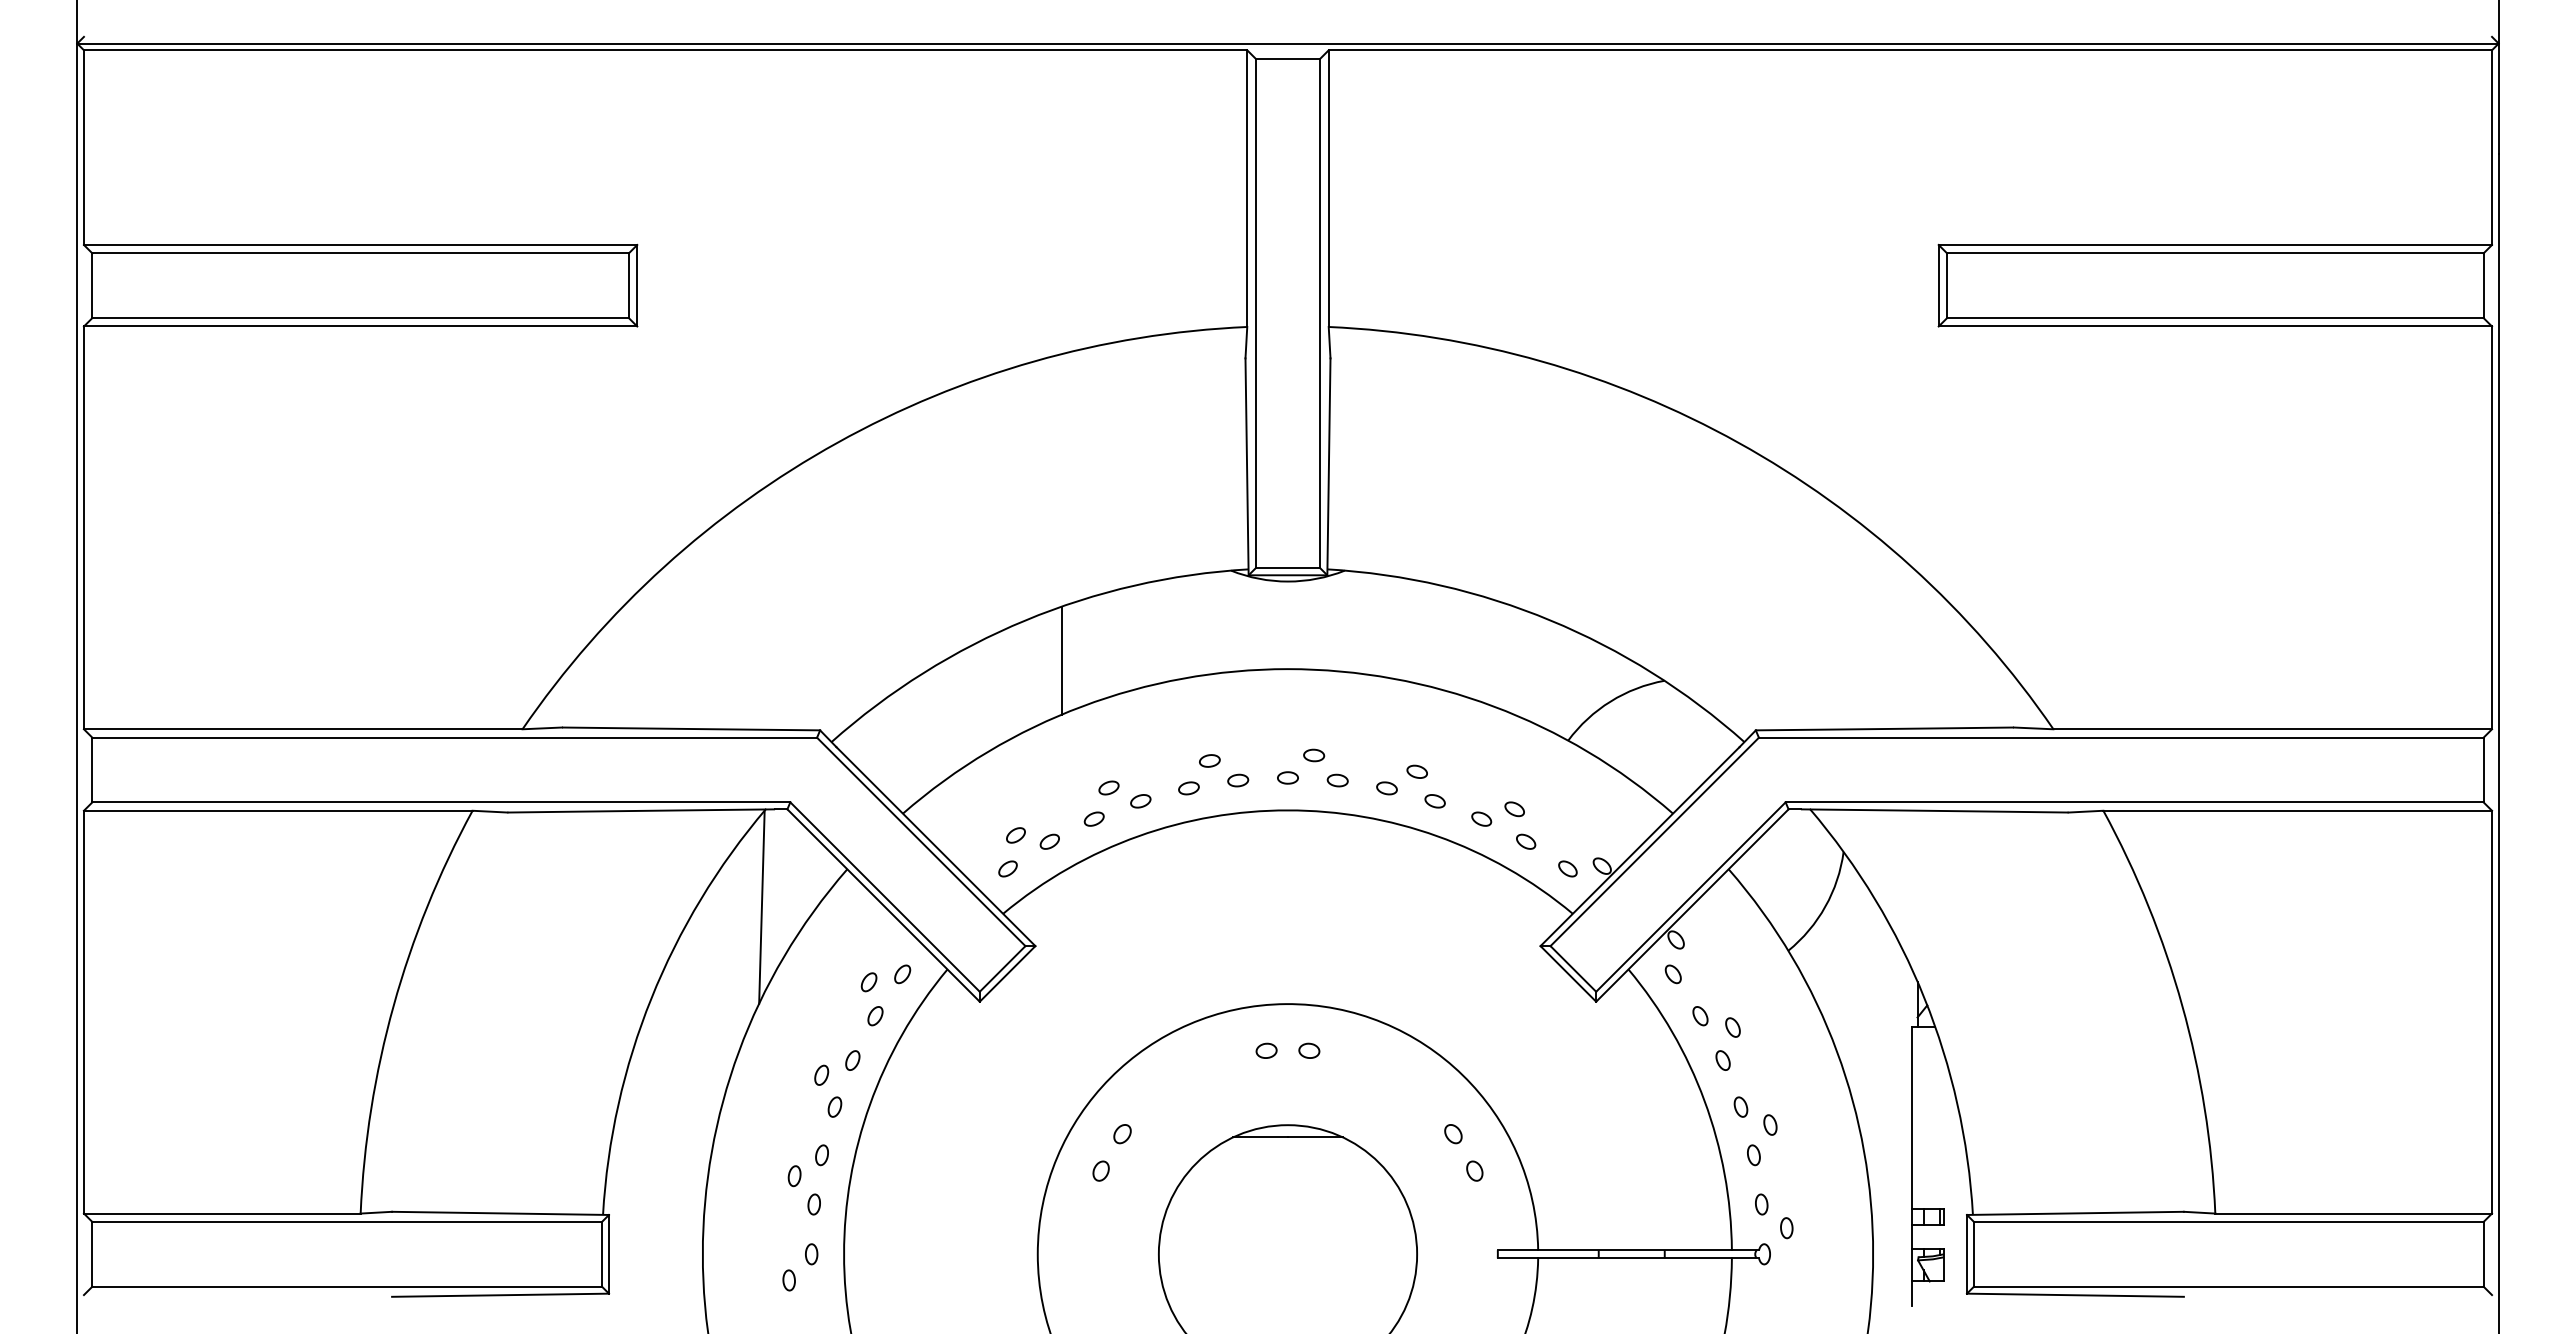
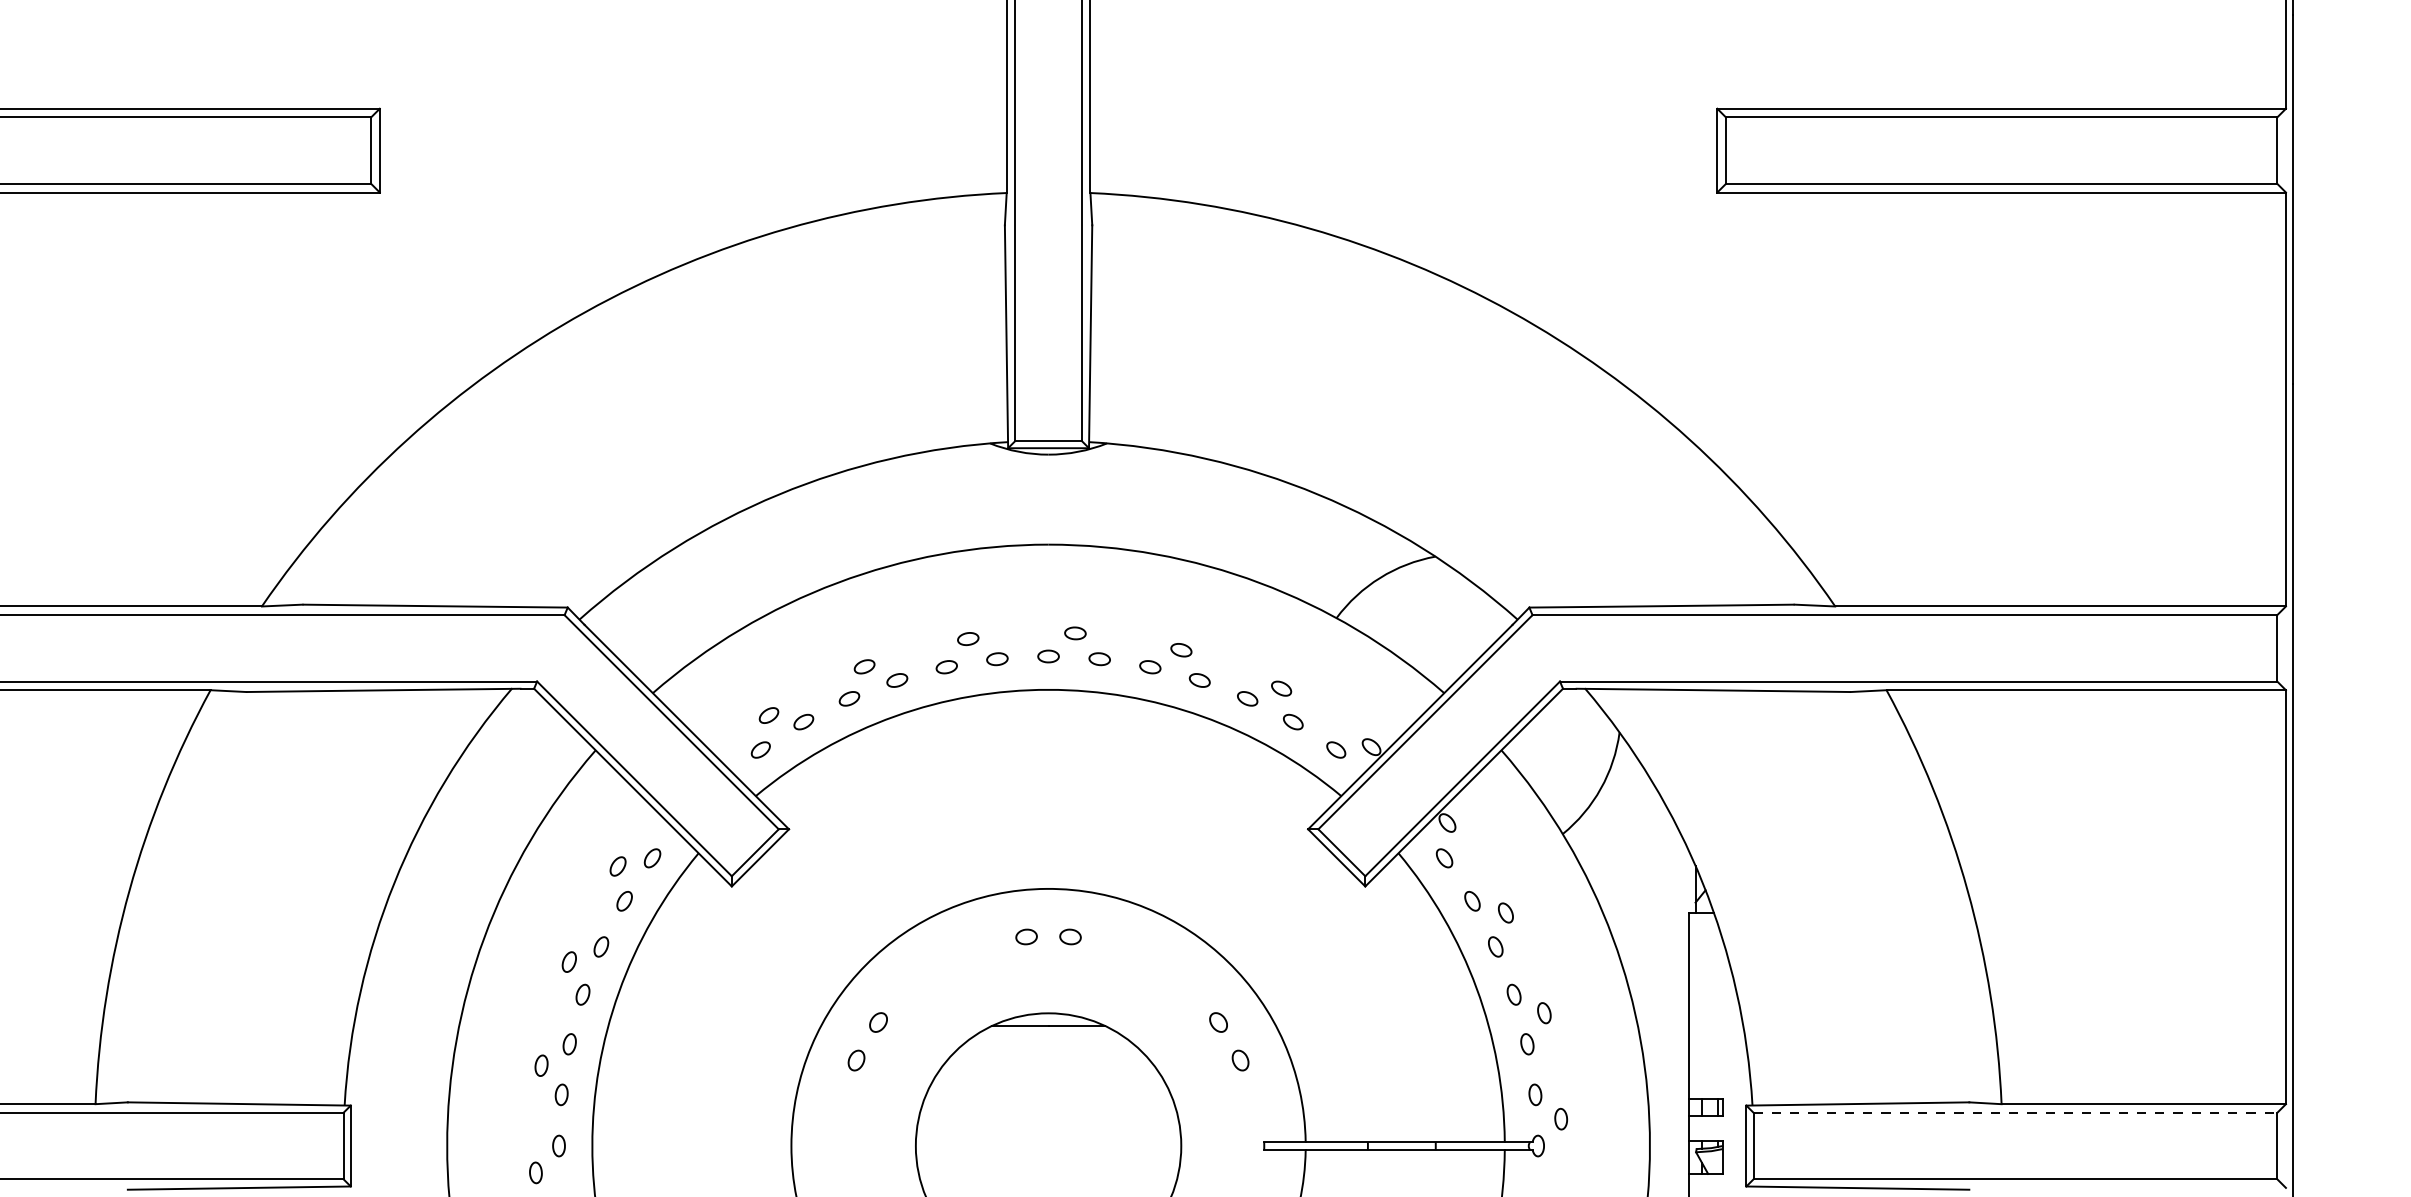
line: (1061, 660) -> (815, 535), removed
line: (761, 906) -> (507, 788), removed
line: (2228, 1222) -> (2015, 1113), solid -> dashed

